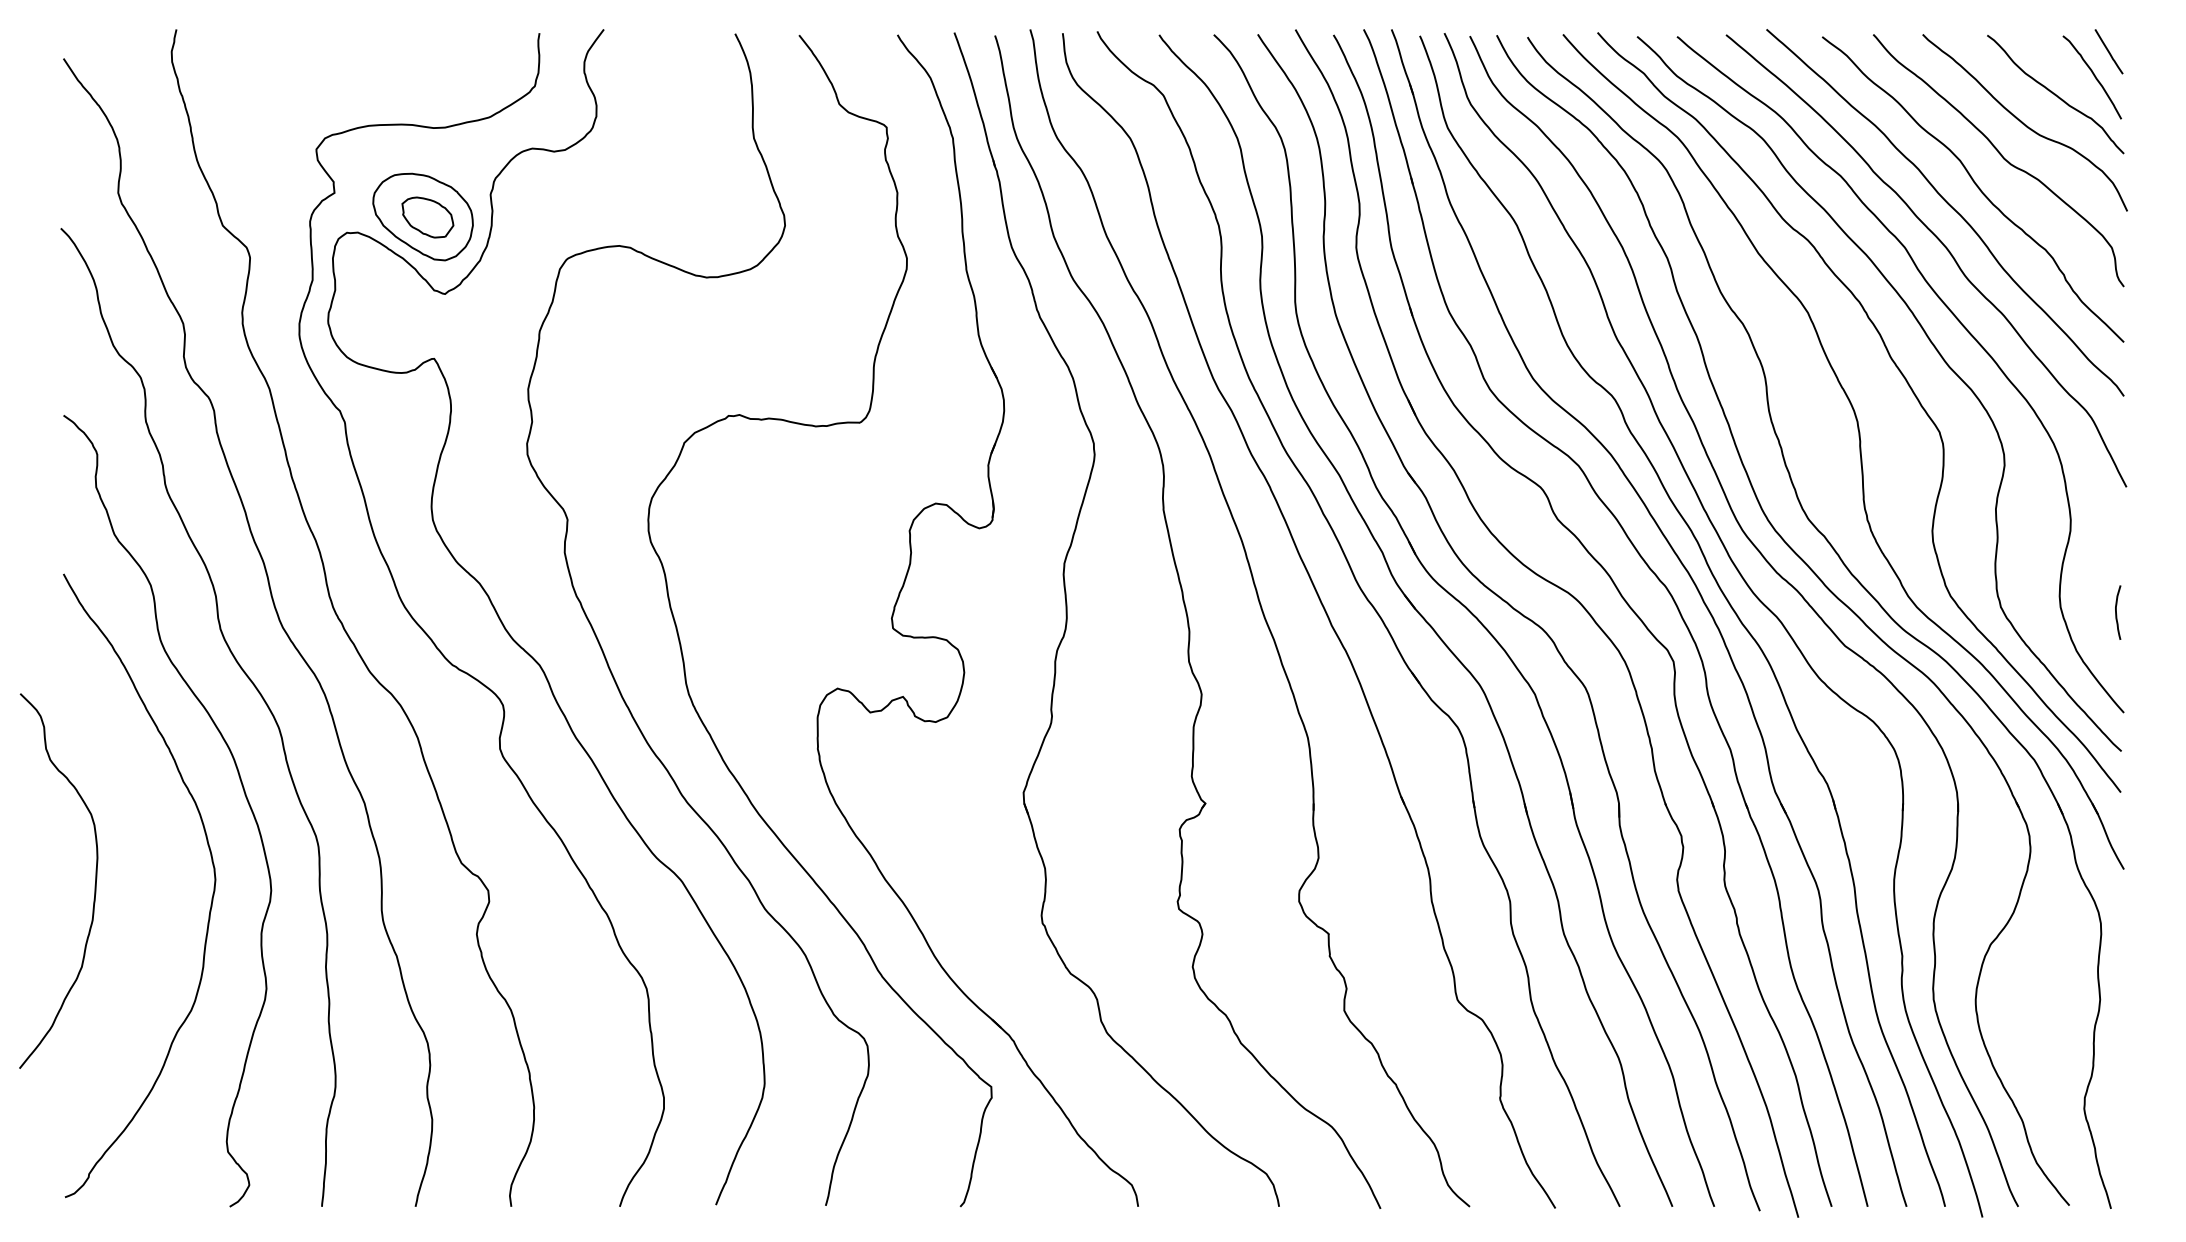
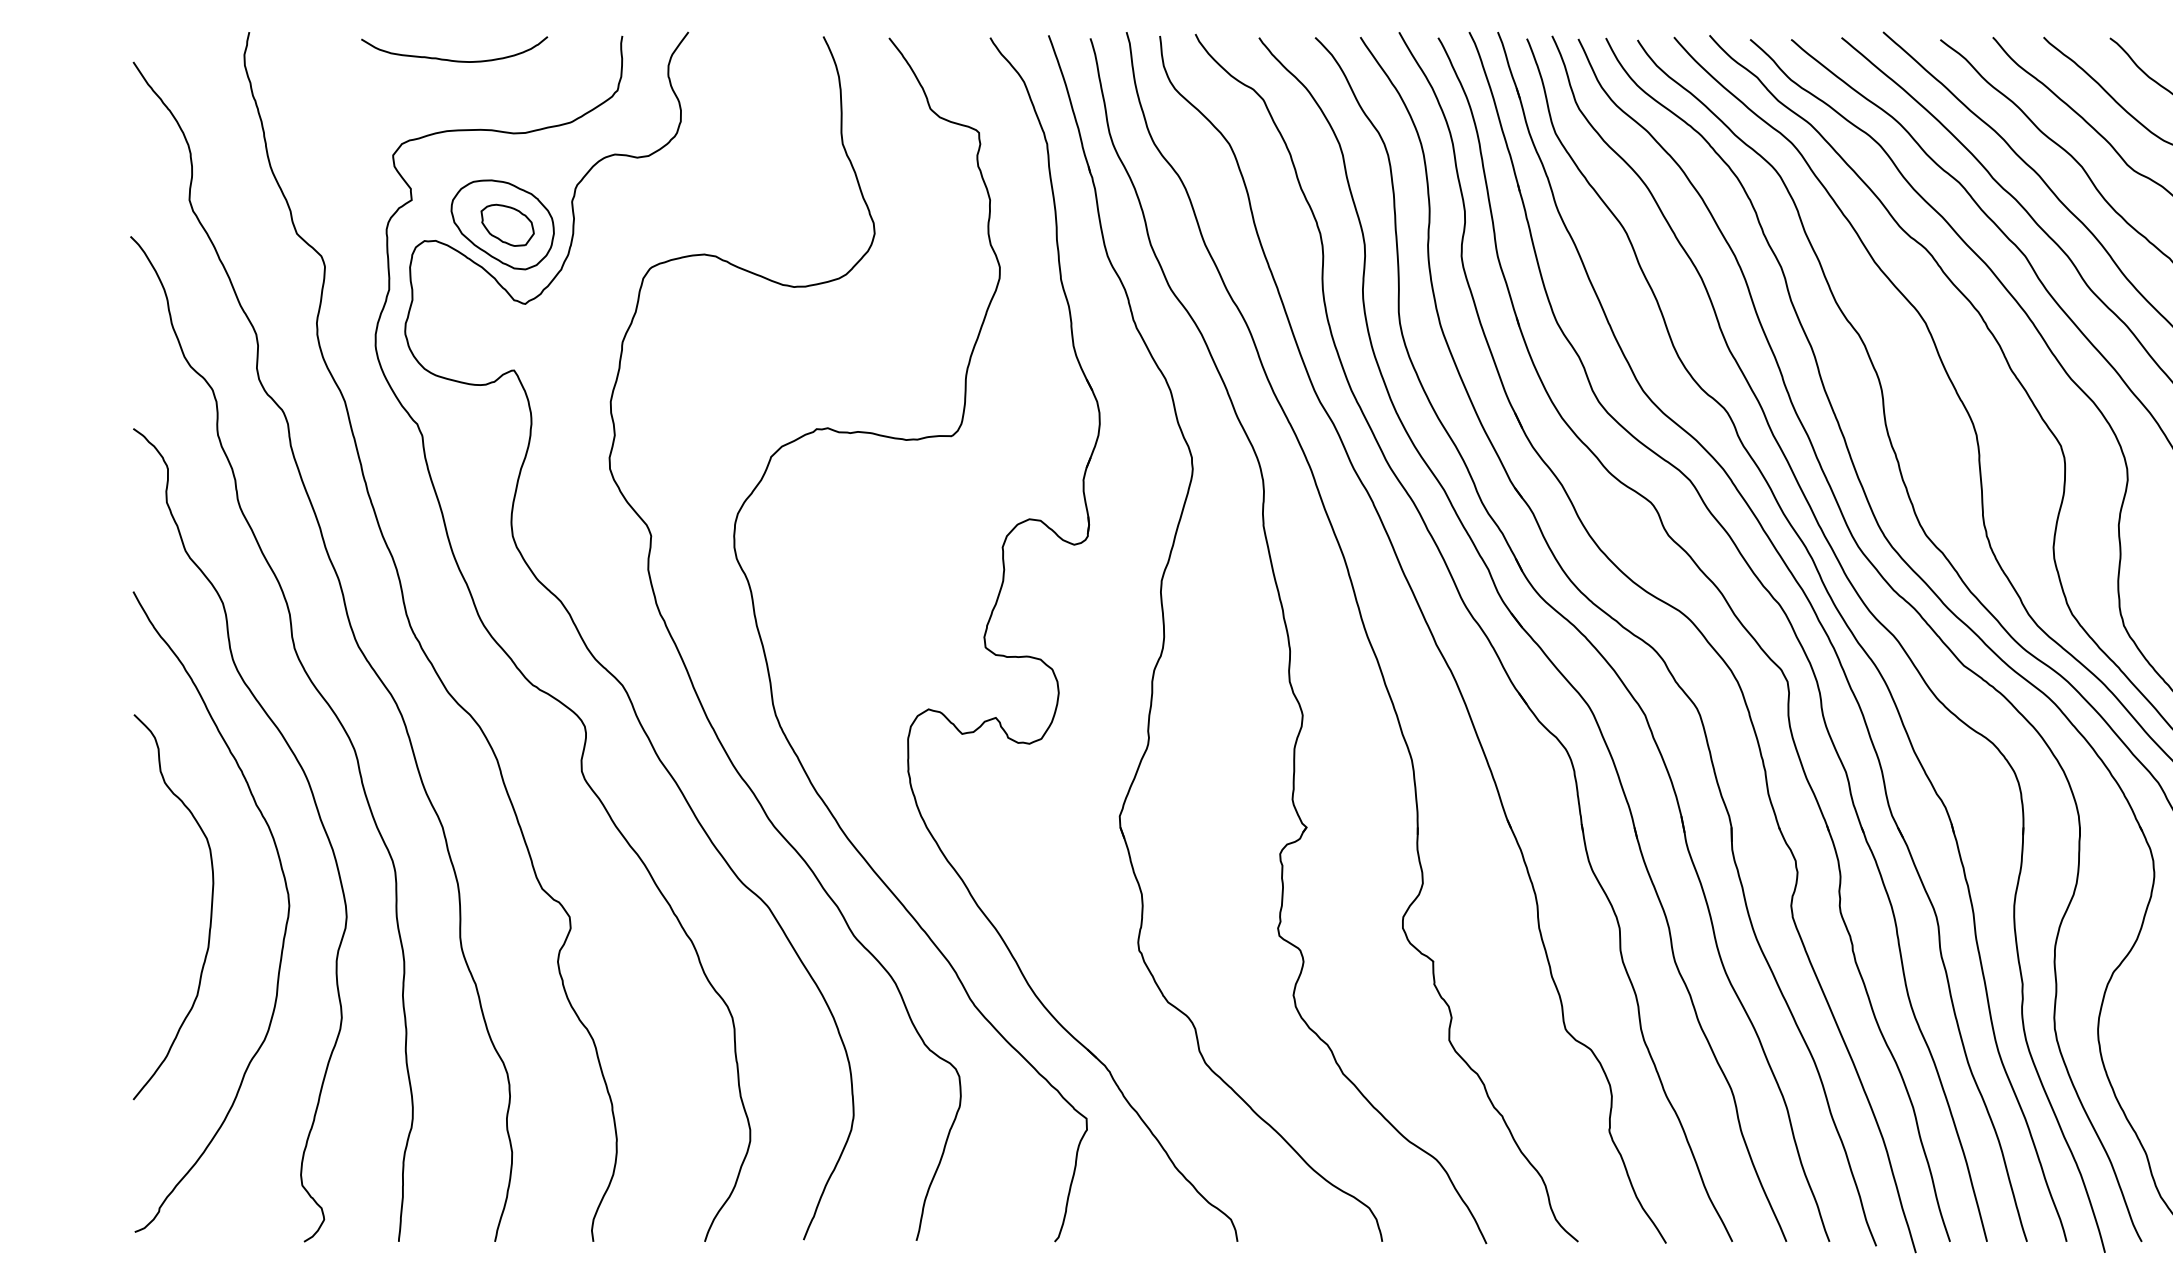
curve: (376, 56) -> (454, 59), added
curve: (94, 885) -> (210, 911), moved

